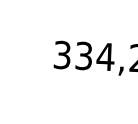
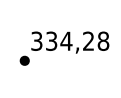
part: (43, 82) -> (24, 60), added

